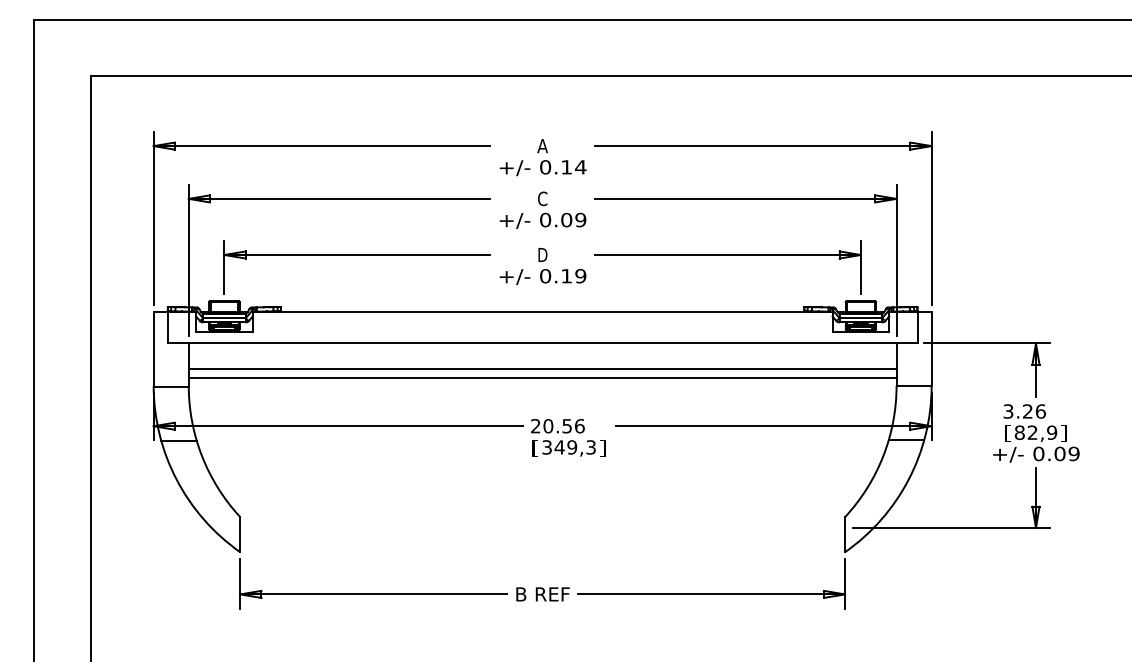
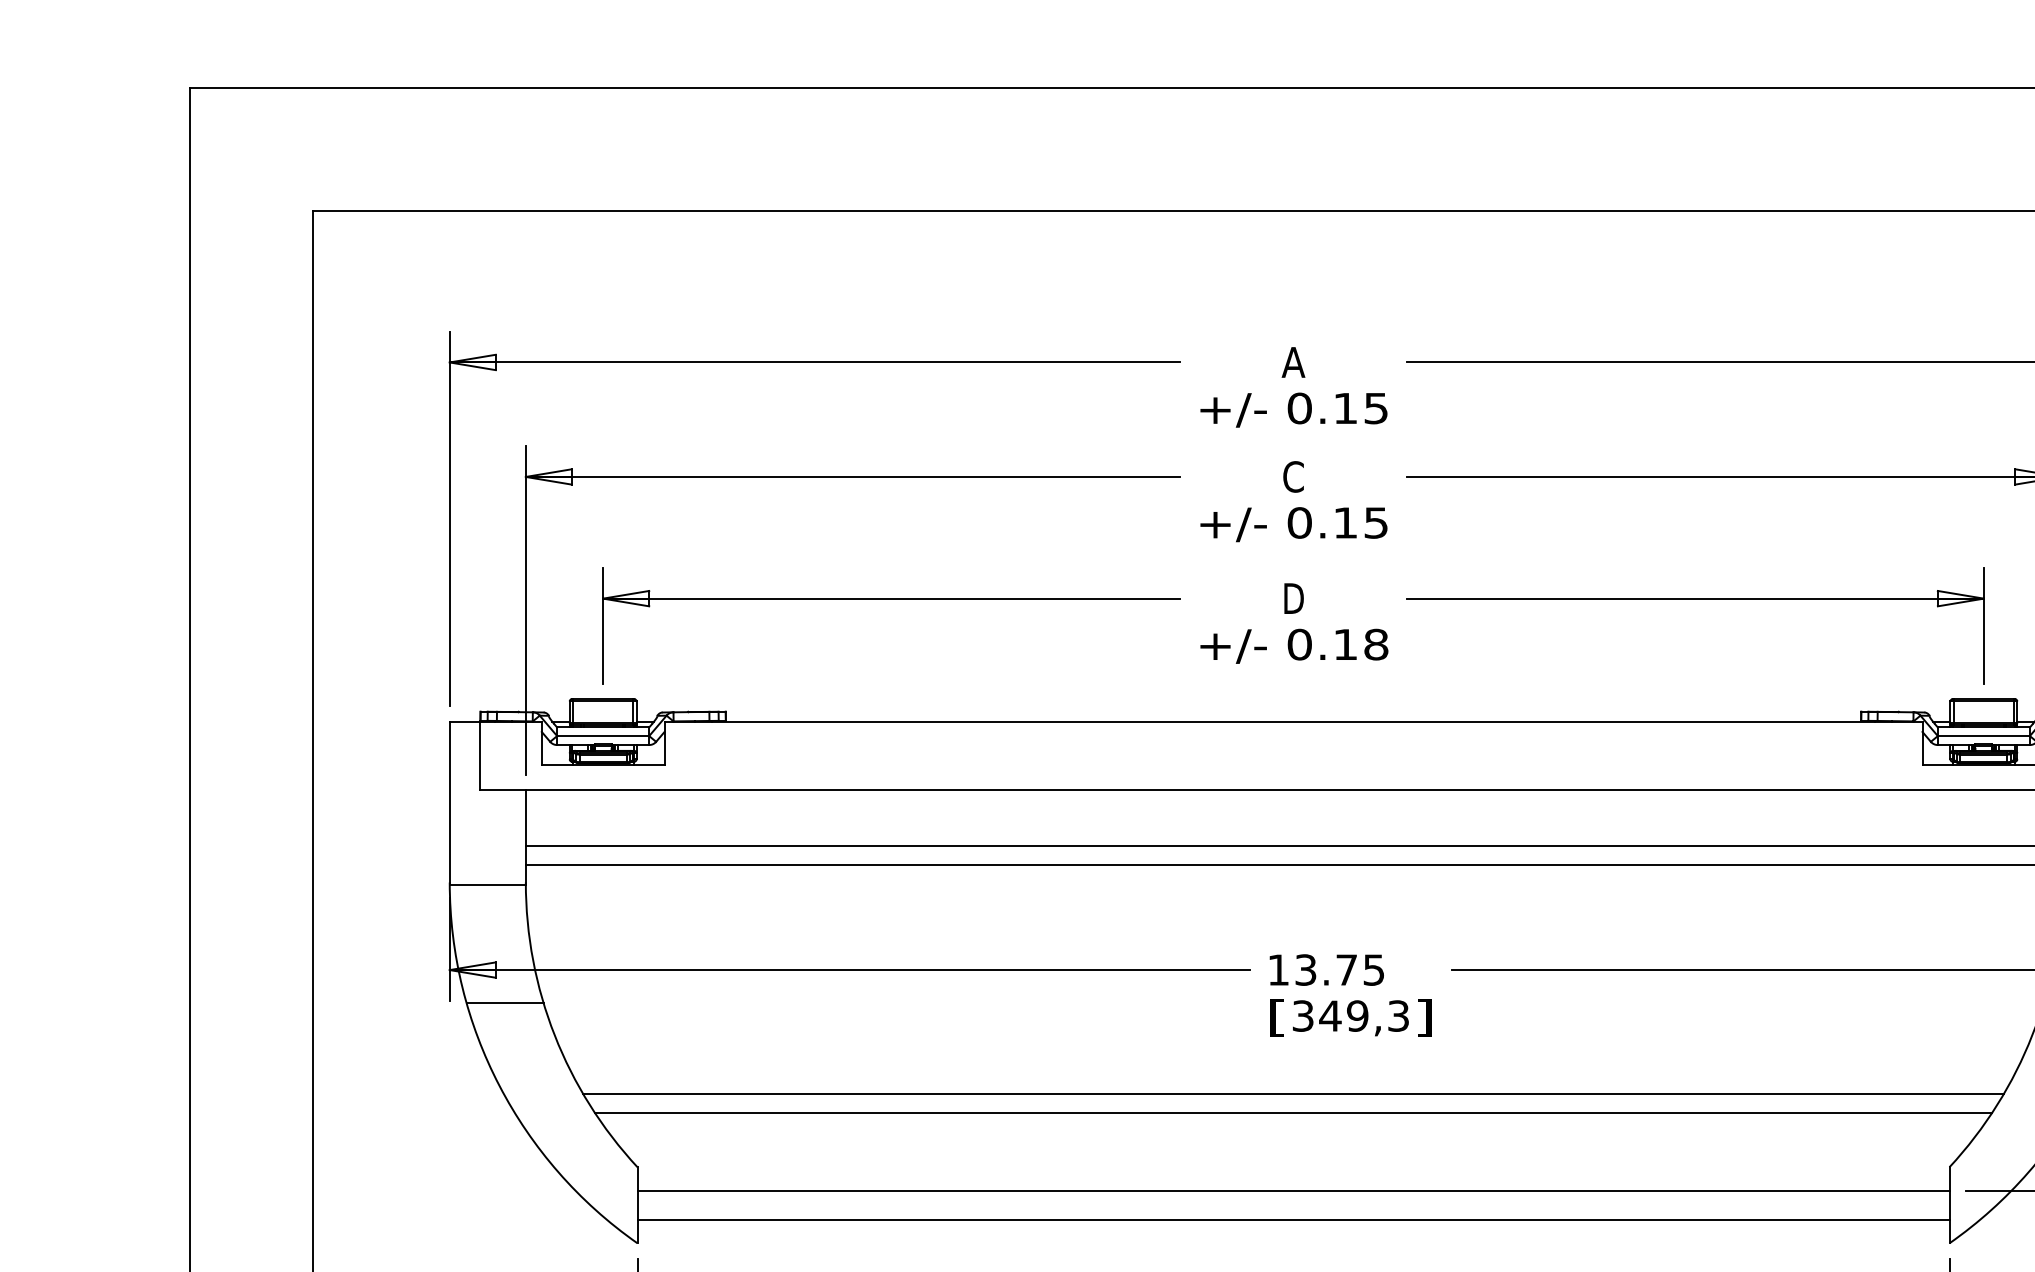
text: (580, 167) -> (1375, 408), 0.14 -> 0.15
text: (573, 219) -> (1360, 521), 0.09 -> 0.15
text: (580, 276) -> (1375, 645), 0.19 -> 0.18
text: (557, 426) -> (1325, 970), 20.56 -> 13.75
line: (542, 483) -> (1293, 1094), added
line: (542, 492) -> (1293, 1113), added
line: (542, 527) -> (1293, 1189), added
line: (542, 541) -> (1293, 1220), added

